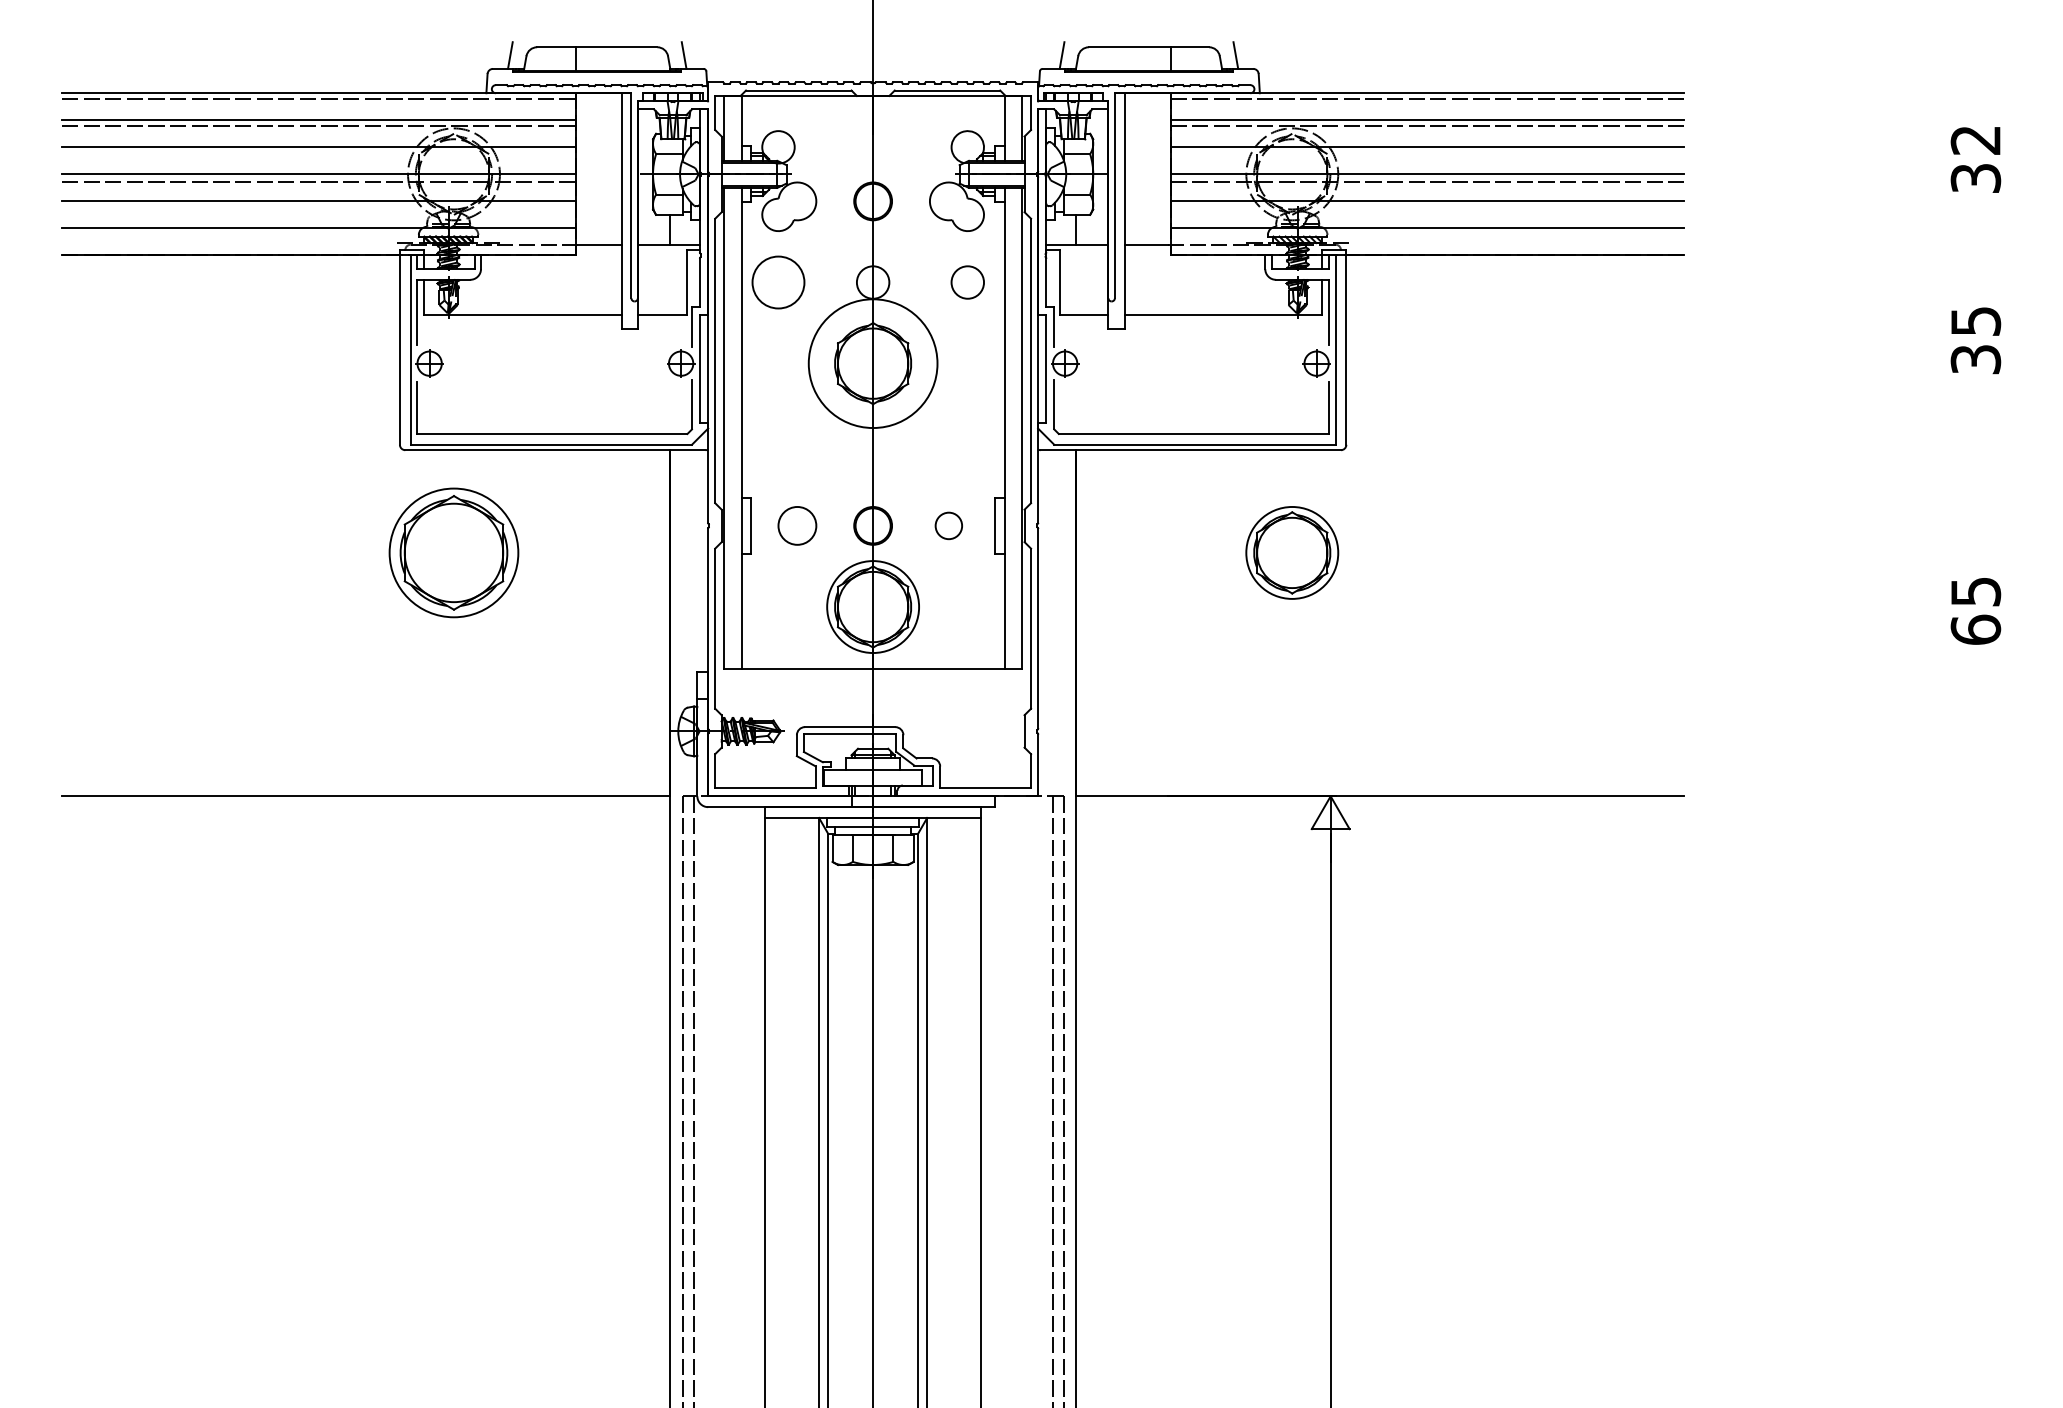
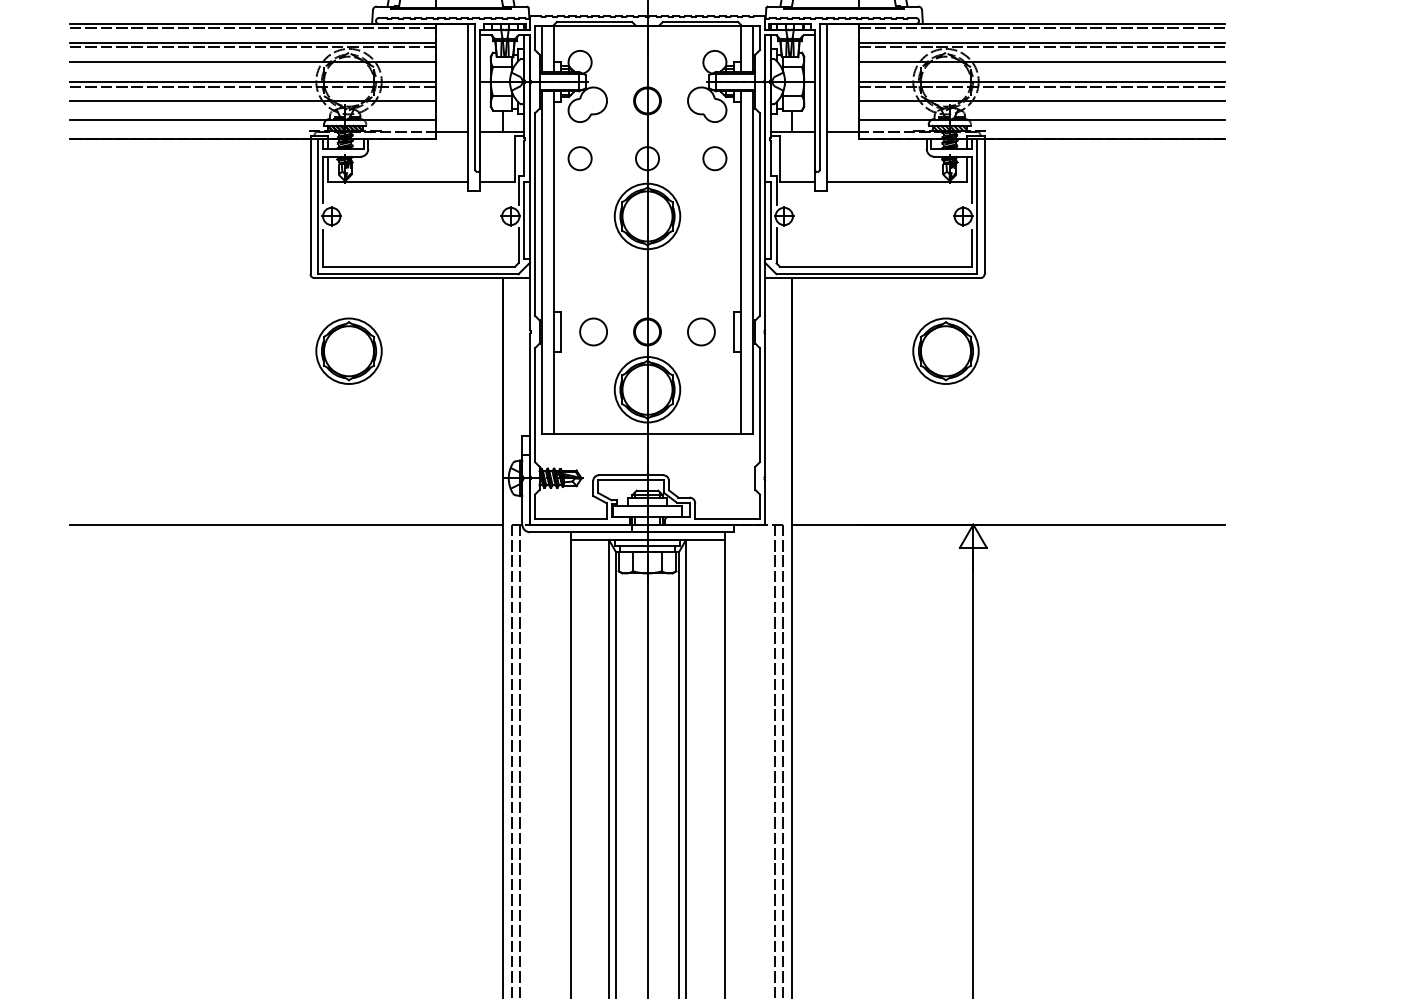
circle: (778, 282) -> (580, 158), size x0.62
circle: (873, 363) -> (647, 216), size x0.71
circle: (948, 525) -> (701, 331), size x1.43
part: (453, 552) -> (348, 350), size x0.71

